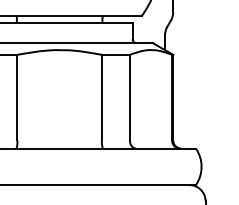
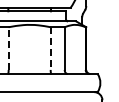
line: (17, 97) -> (8, 48), solid -> dashed
line: (101, 99) -> (50, 49), solid -> dashed

